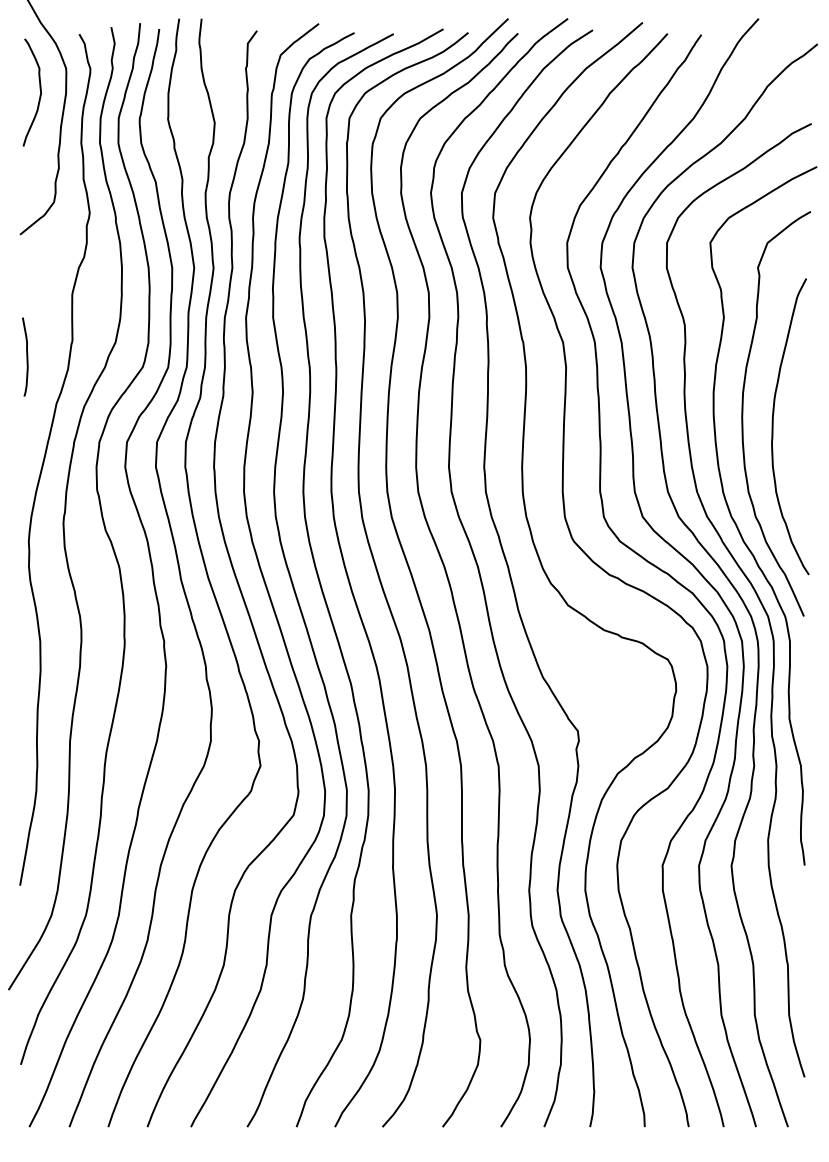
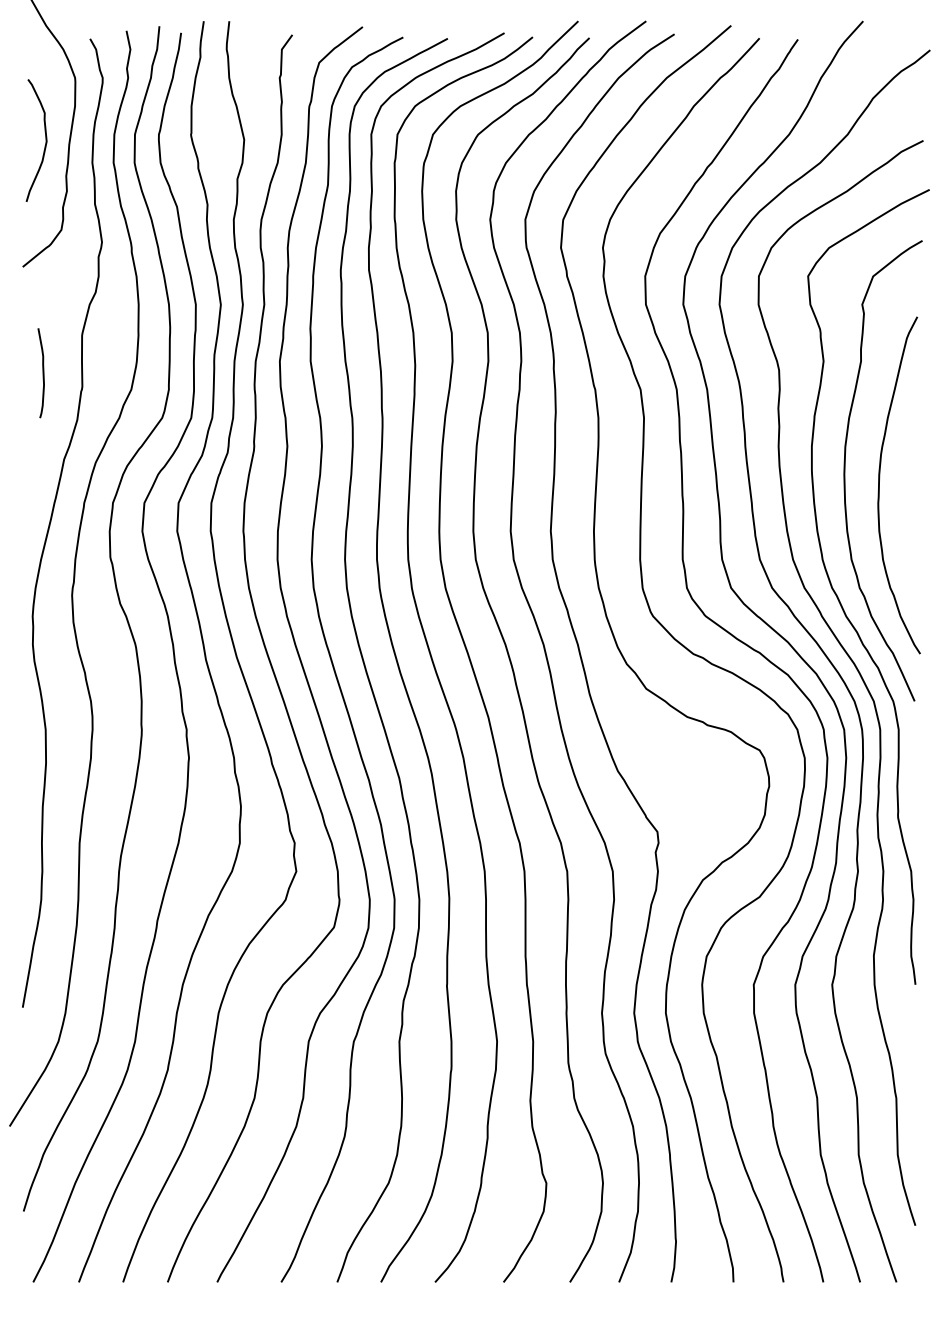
curve: (39, 89) -> (44, 137), moved
curve: (26, 356) -> (42, 372), moved

